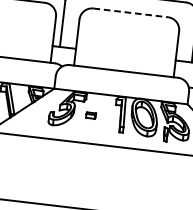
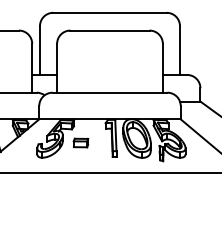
line: (130, 12) -> (109, 30), dashed -> solid
part: (90, 115) -> (80, 142), size x1.43

